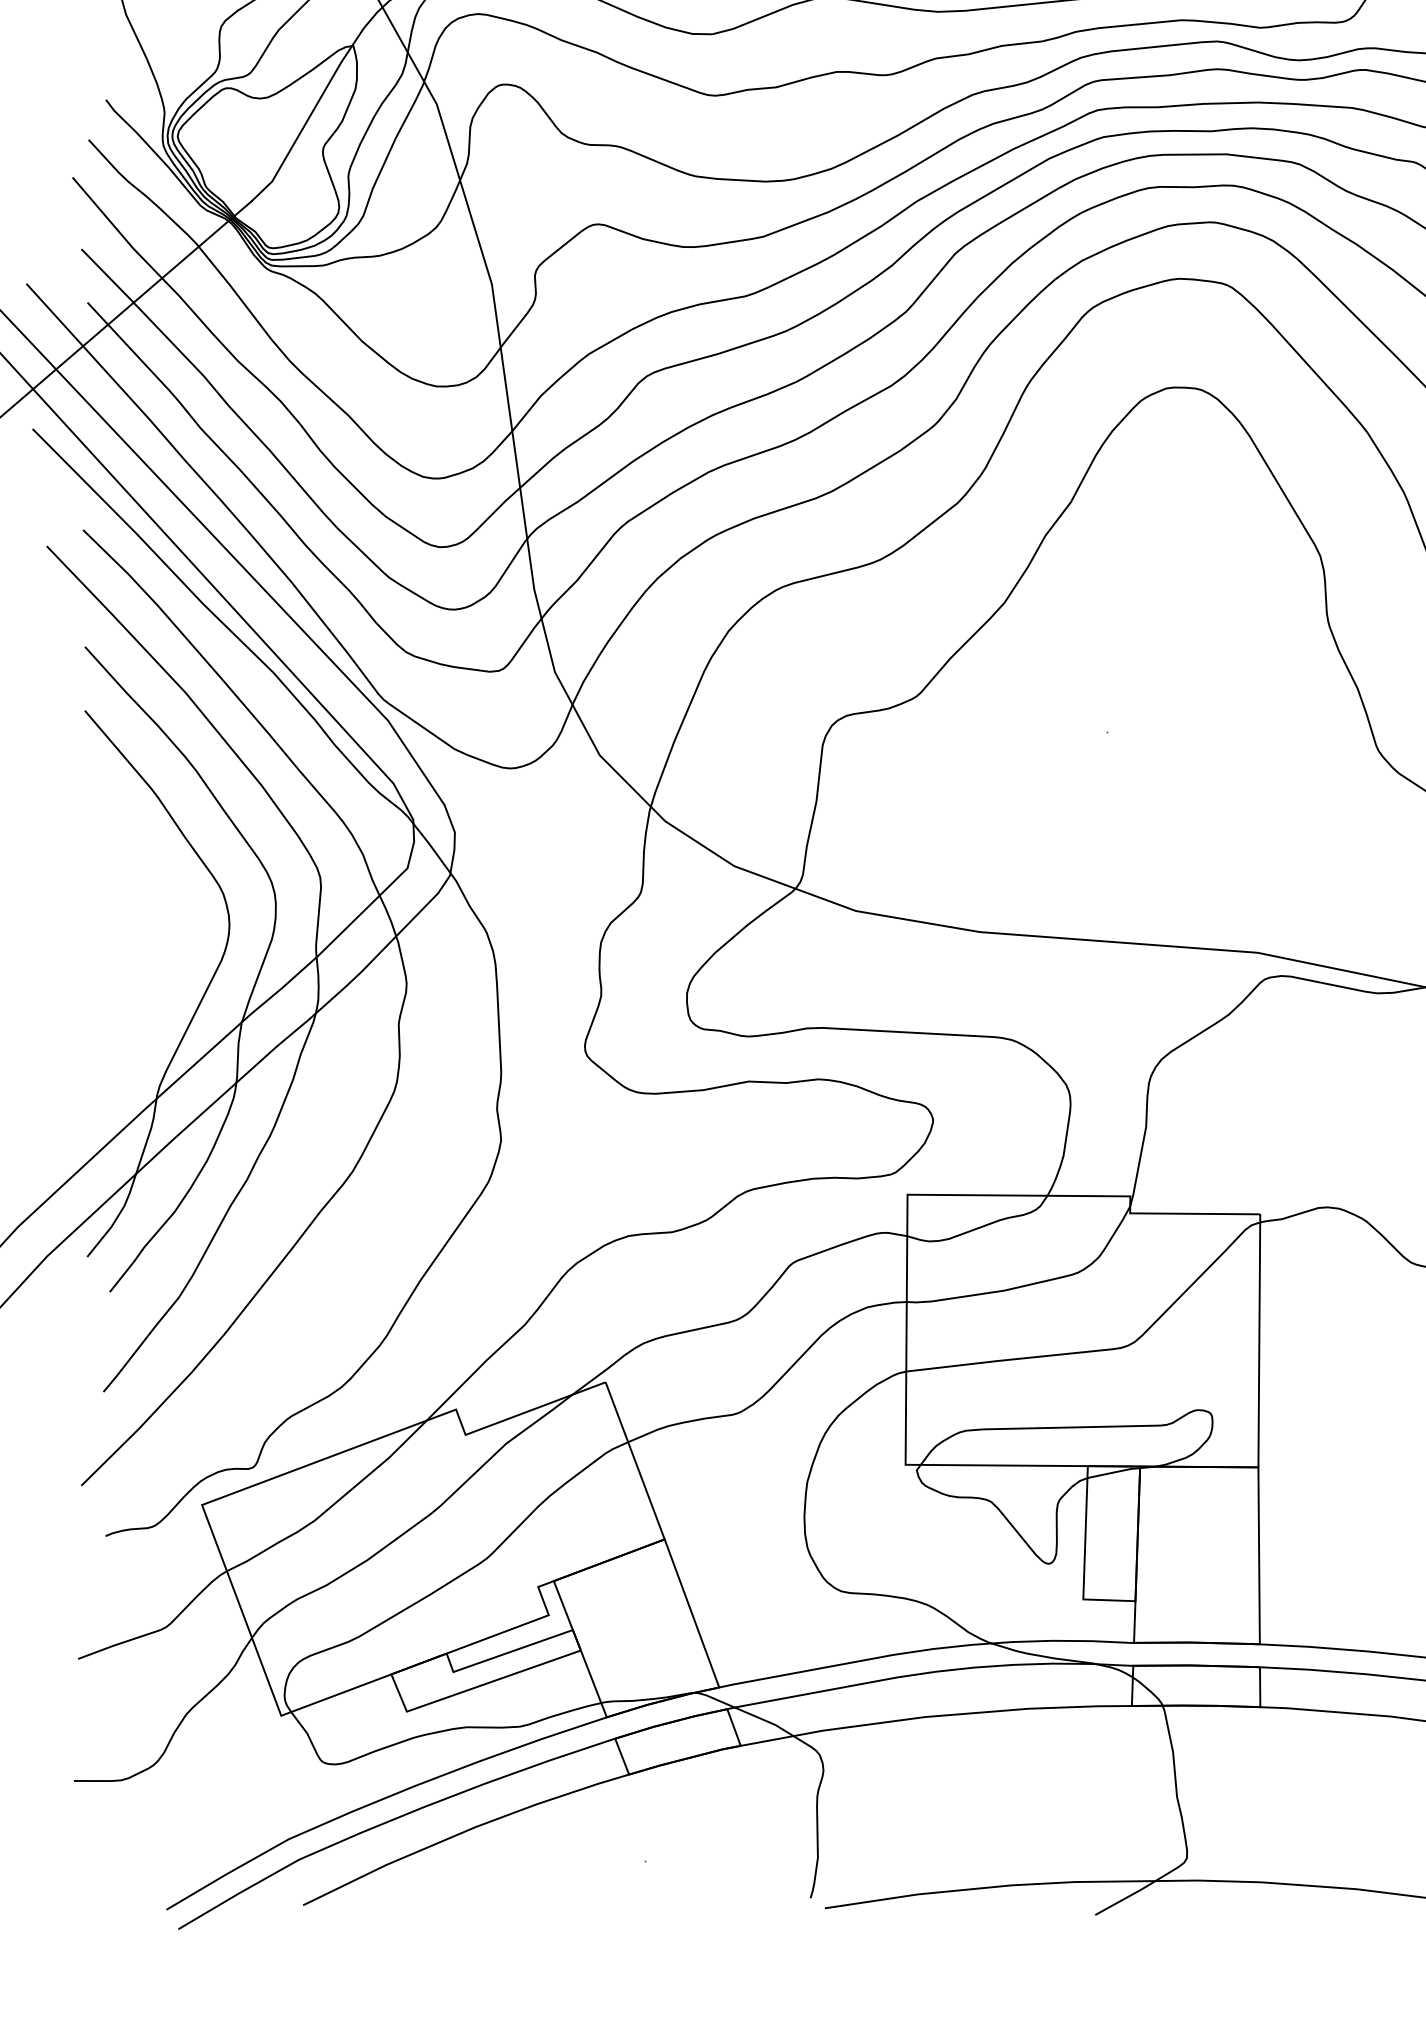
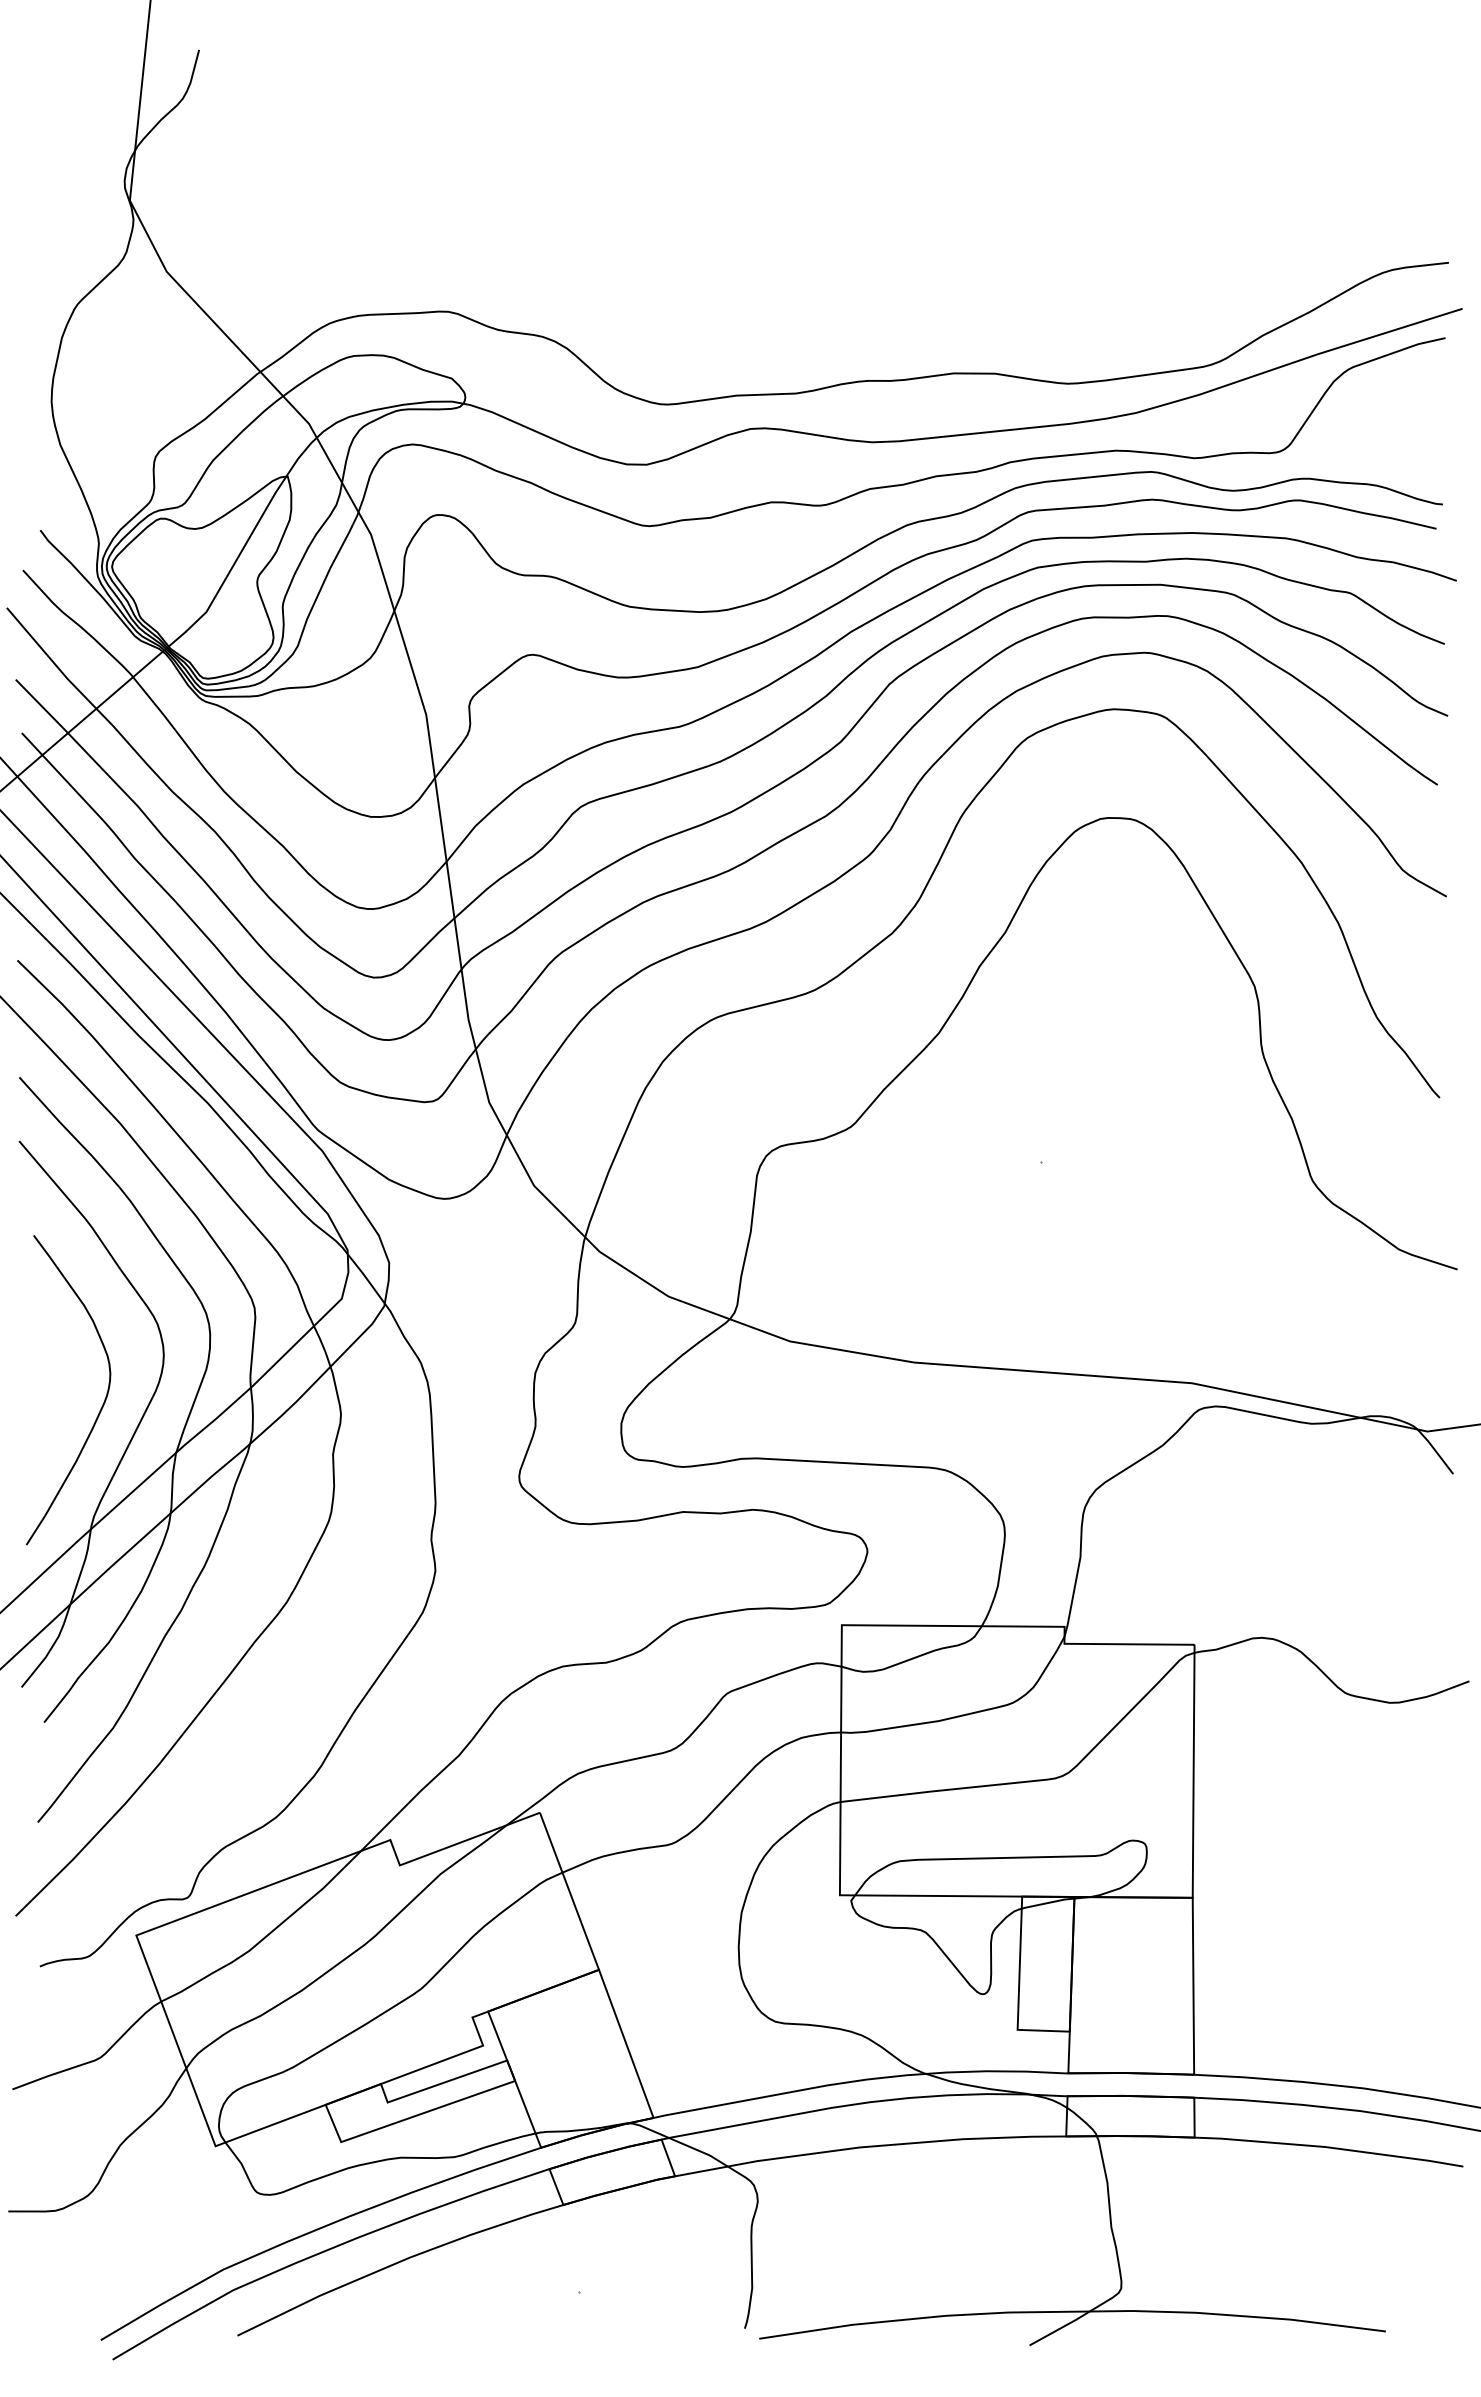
curve: (167, 976) -> (101, 1406), added

